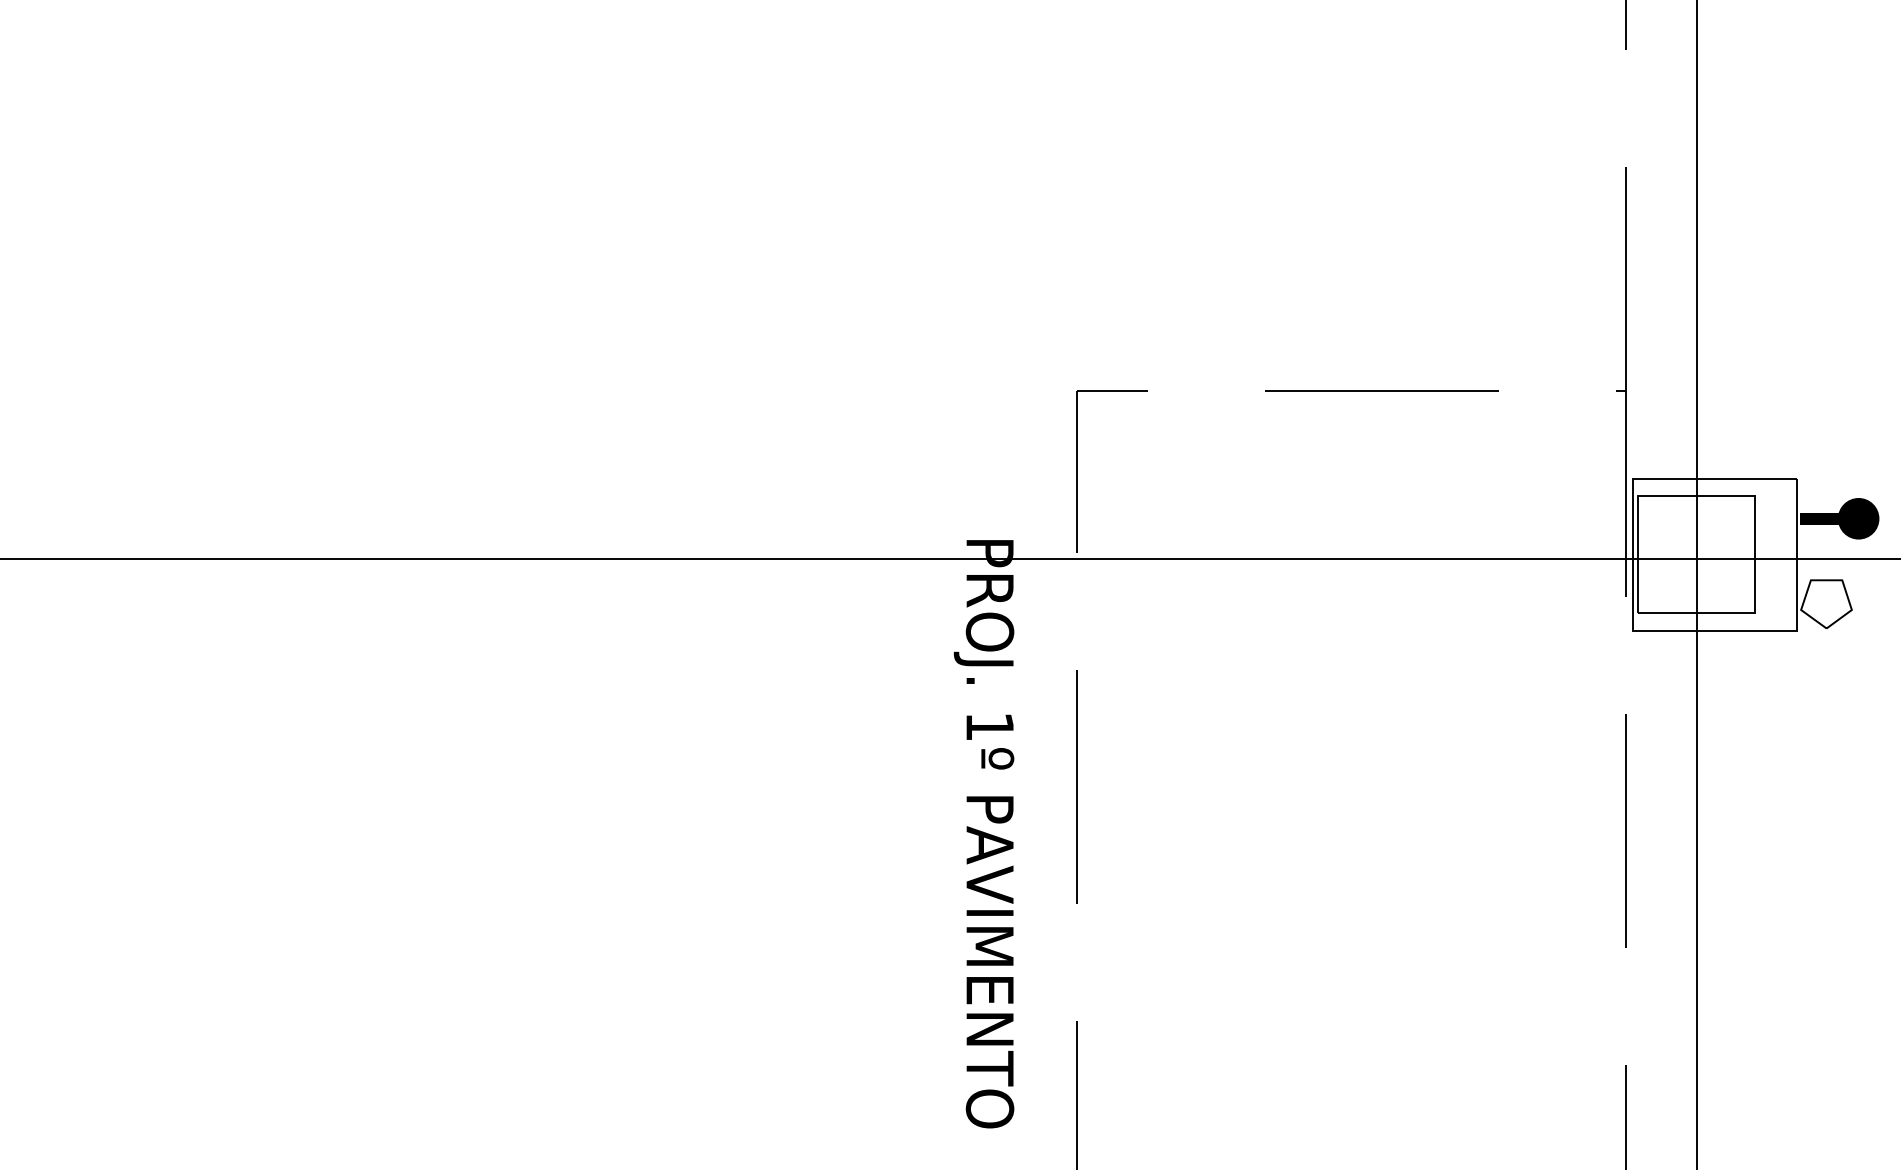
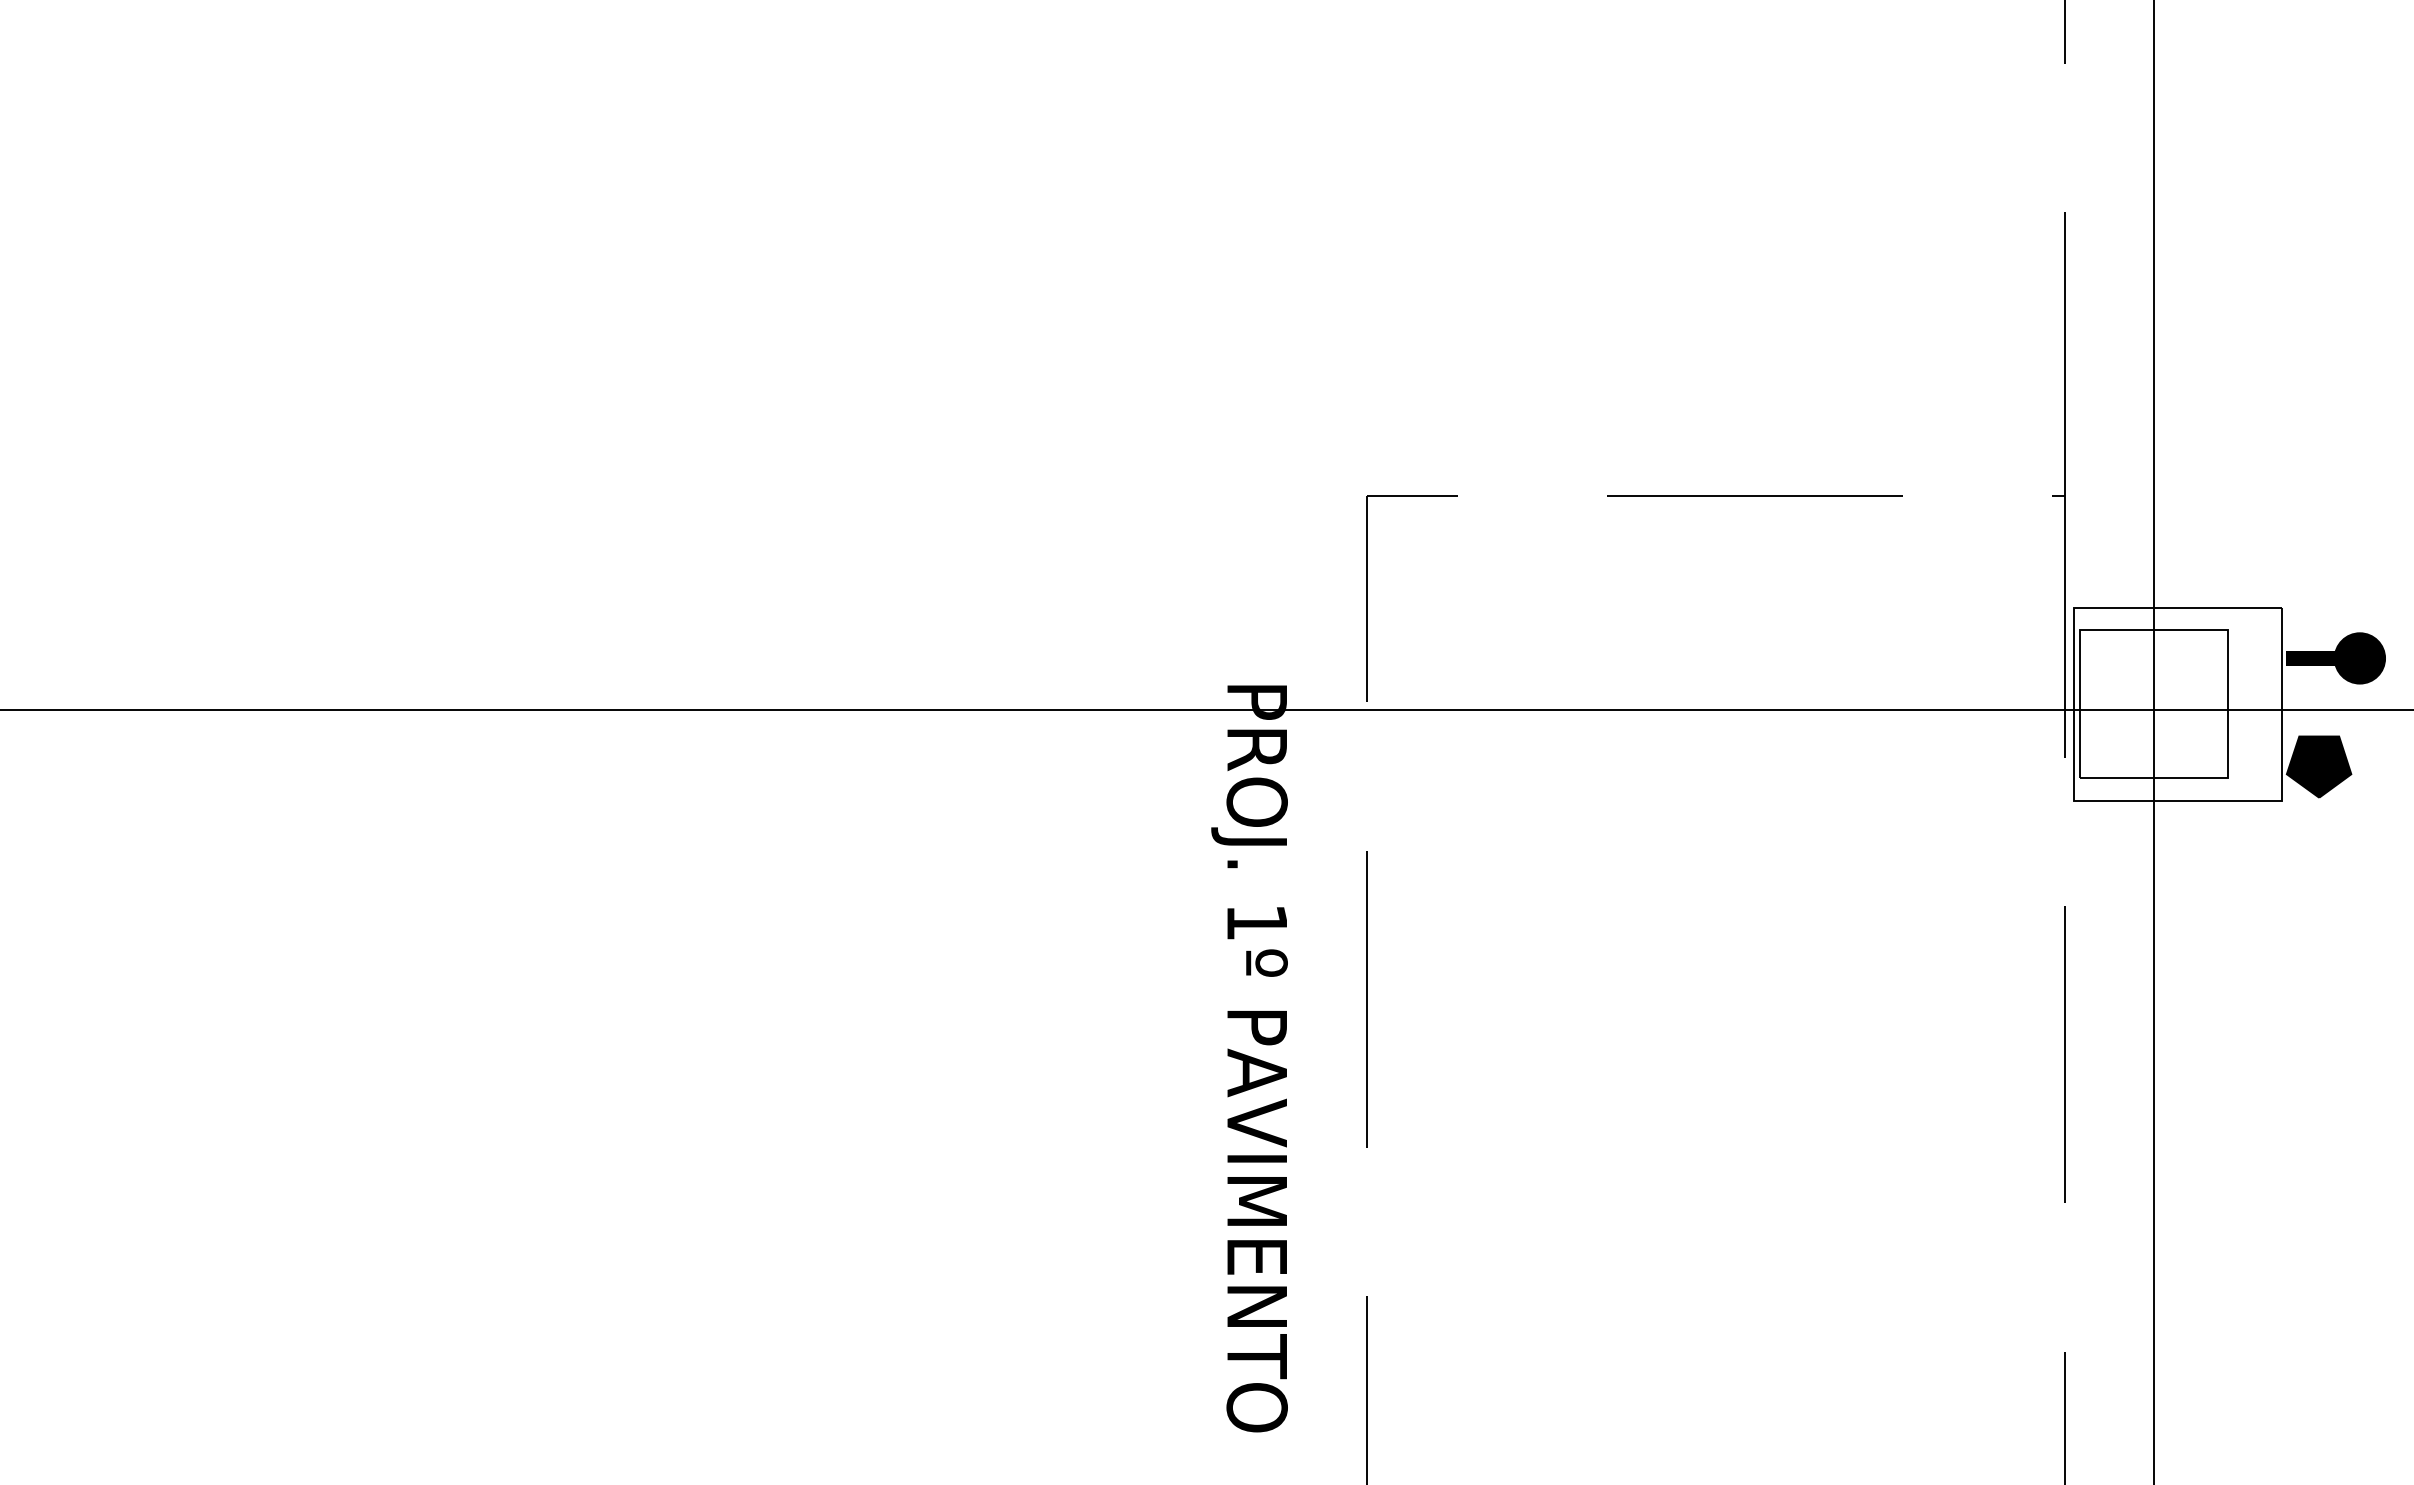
fill: (1826, 603) -> (2318, 766), added

